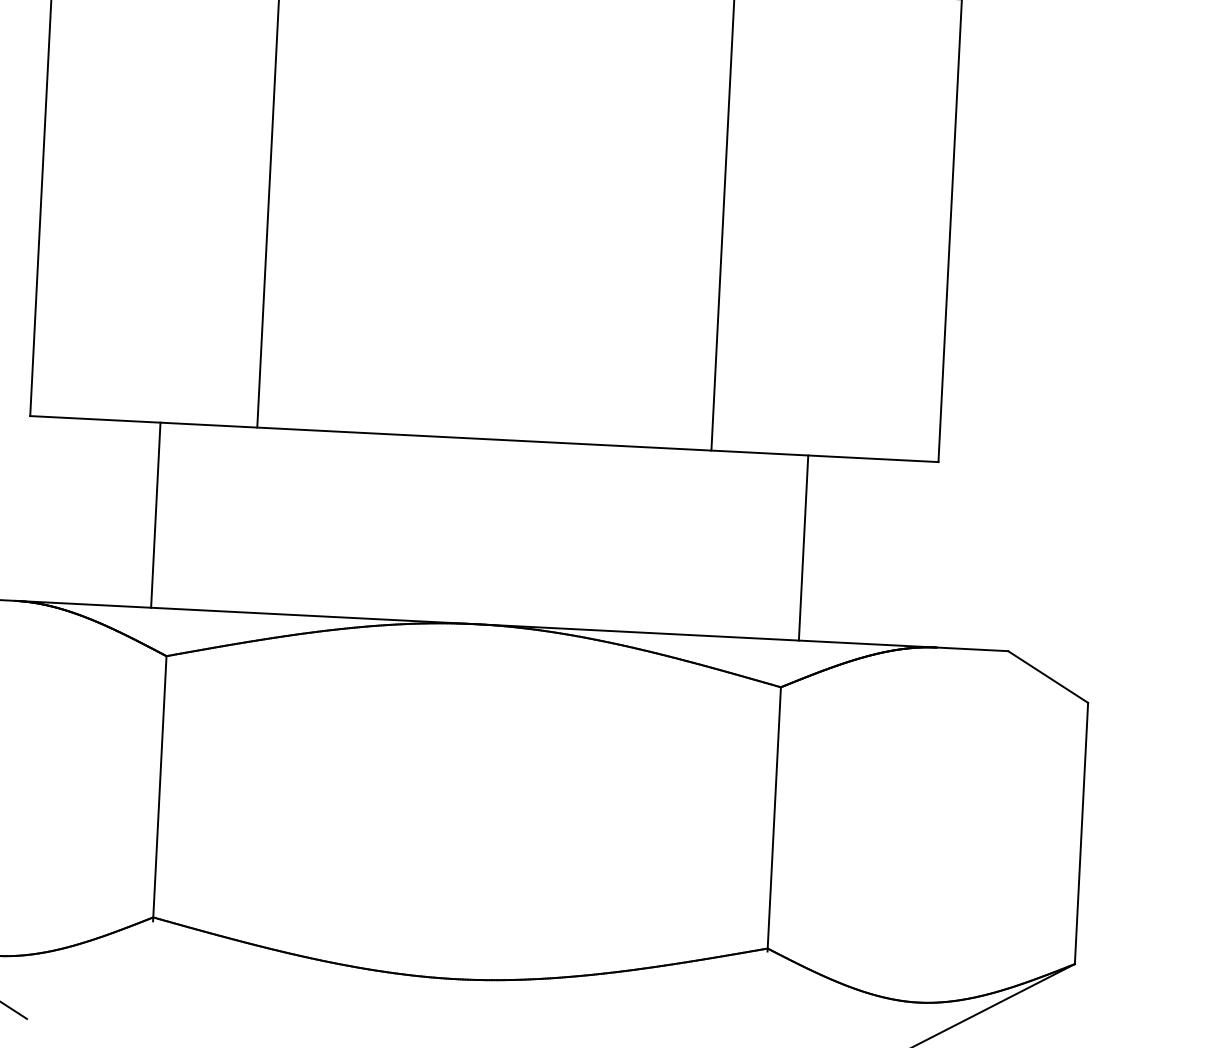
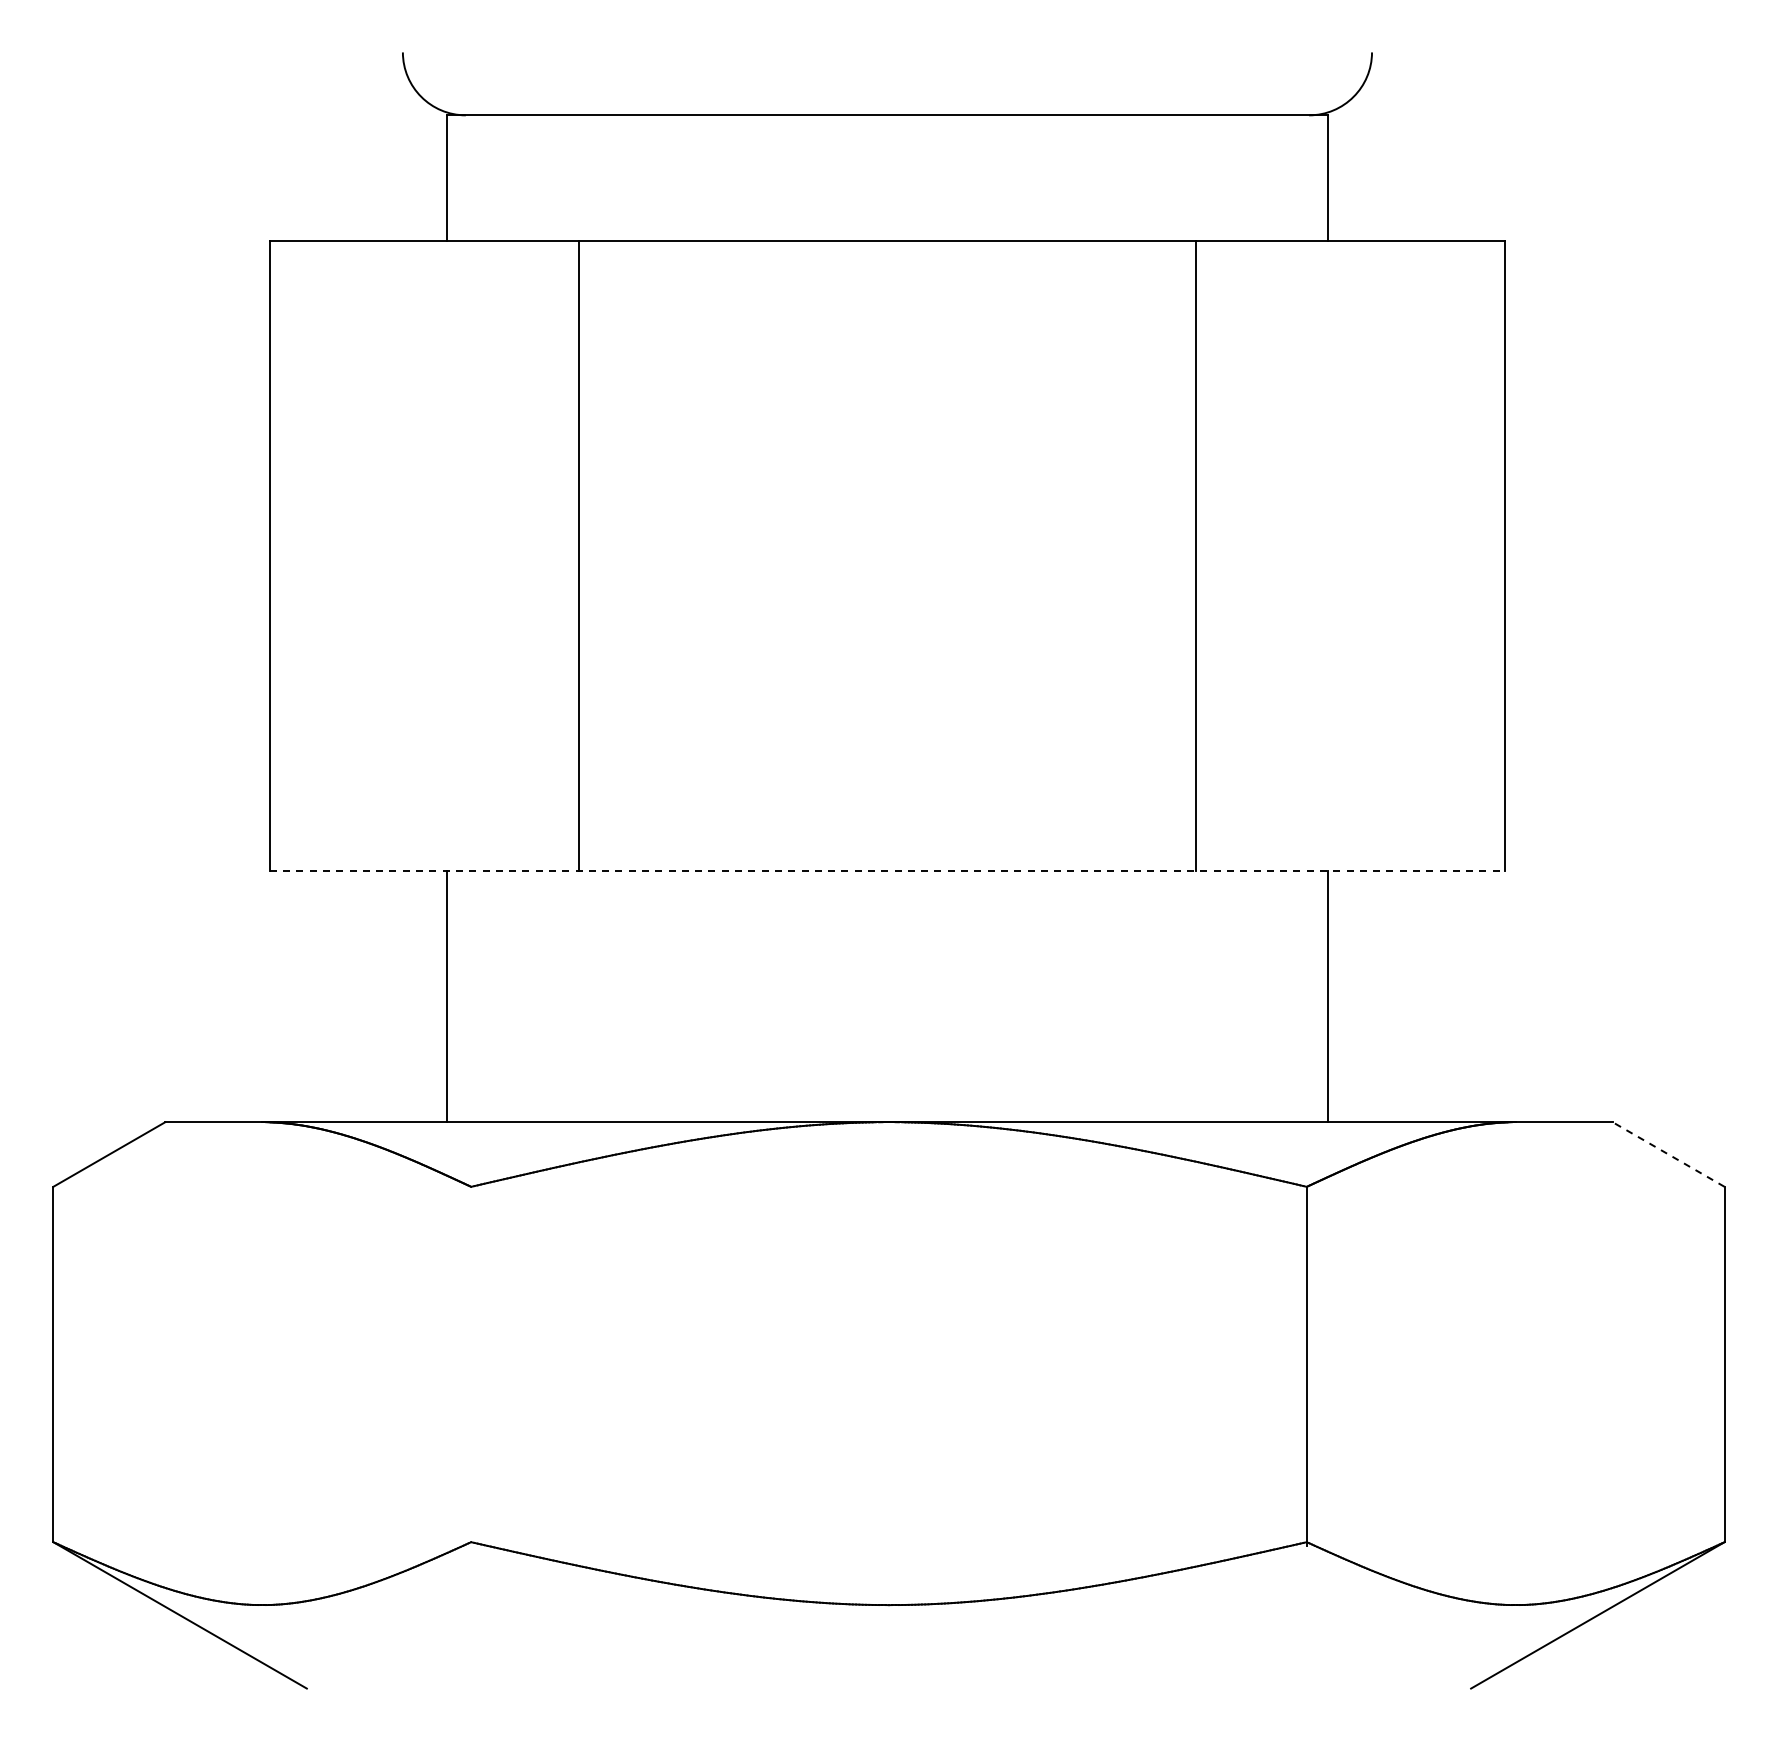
line: (484, 439) -> (887, 870), solid -> dashed
line: (1048, 676) -> (1668, 1154), solid -> dashed
line: (160, 788) -> (471, 1366), removed

